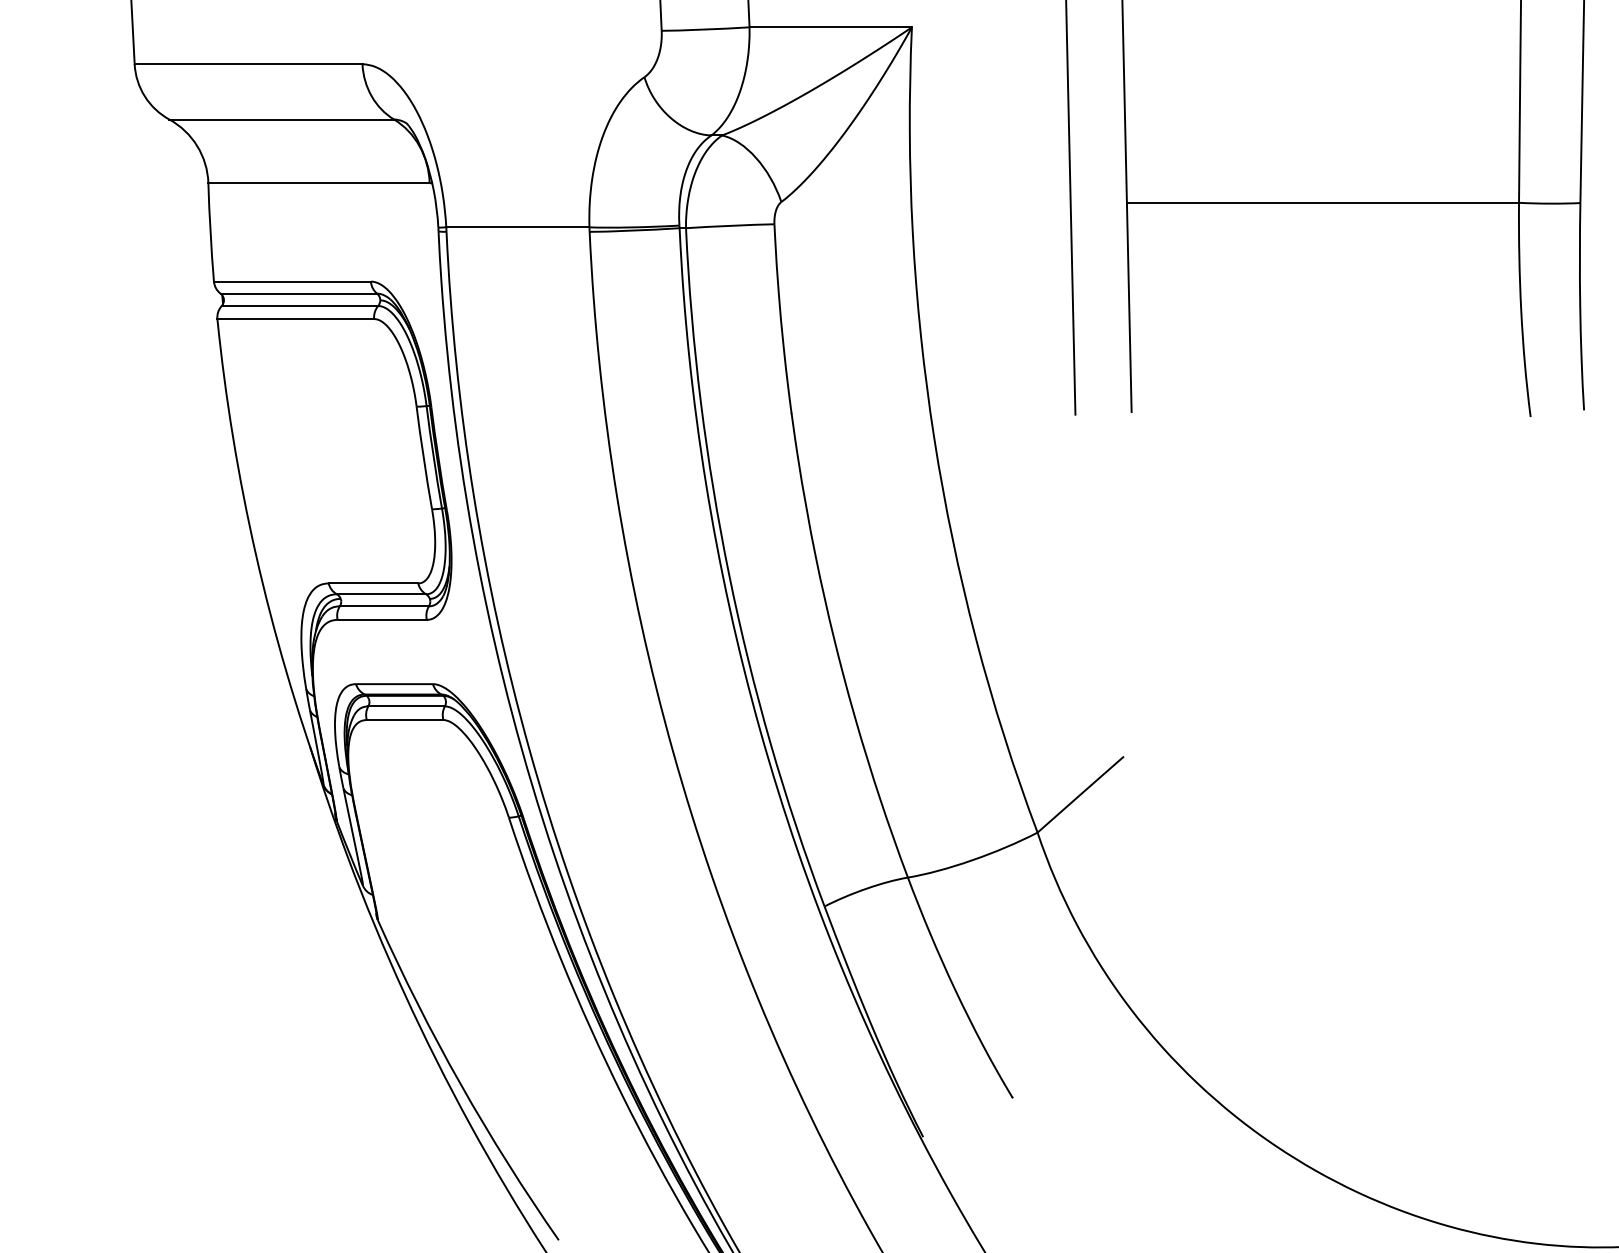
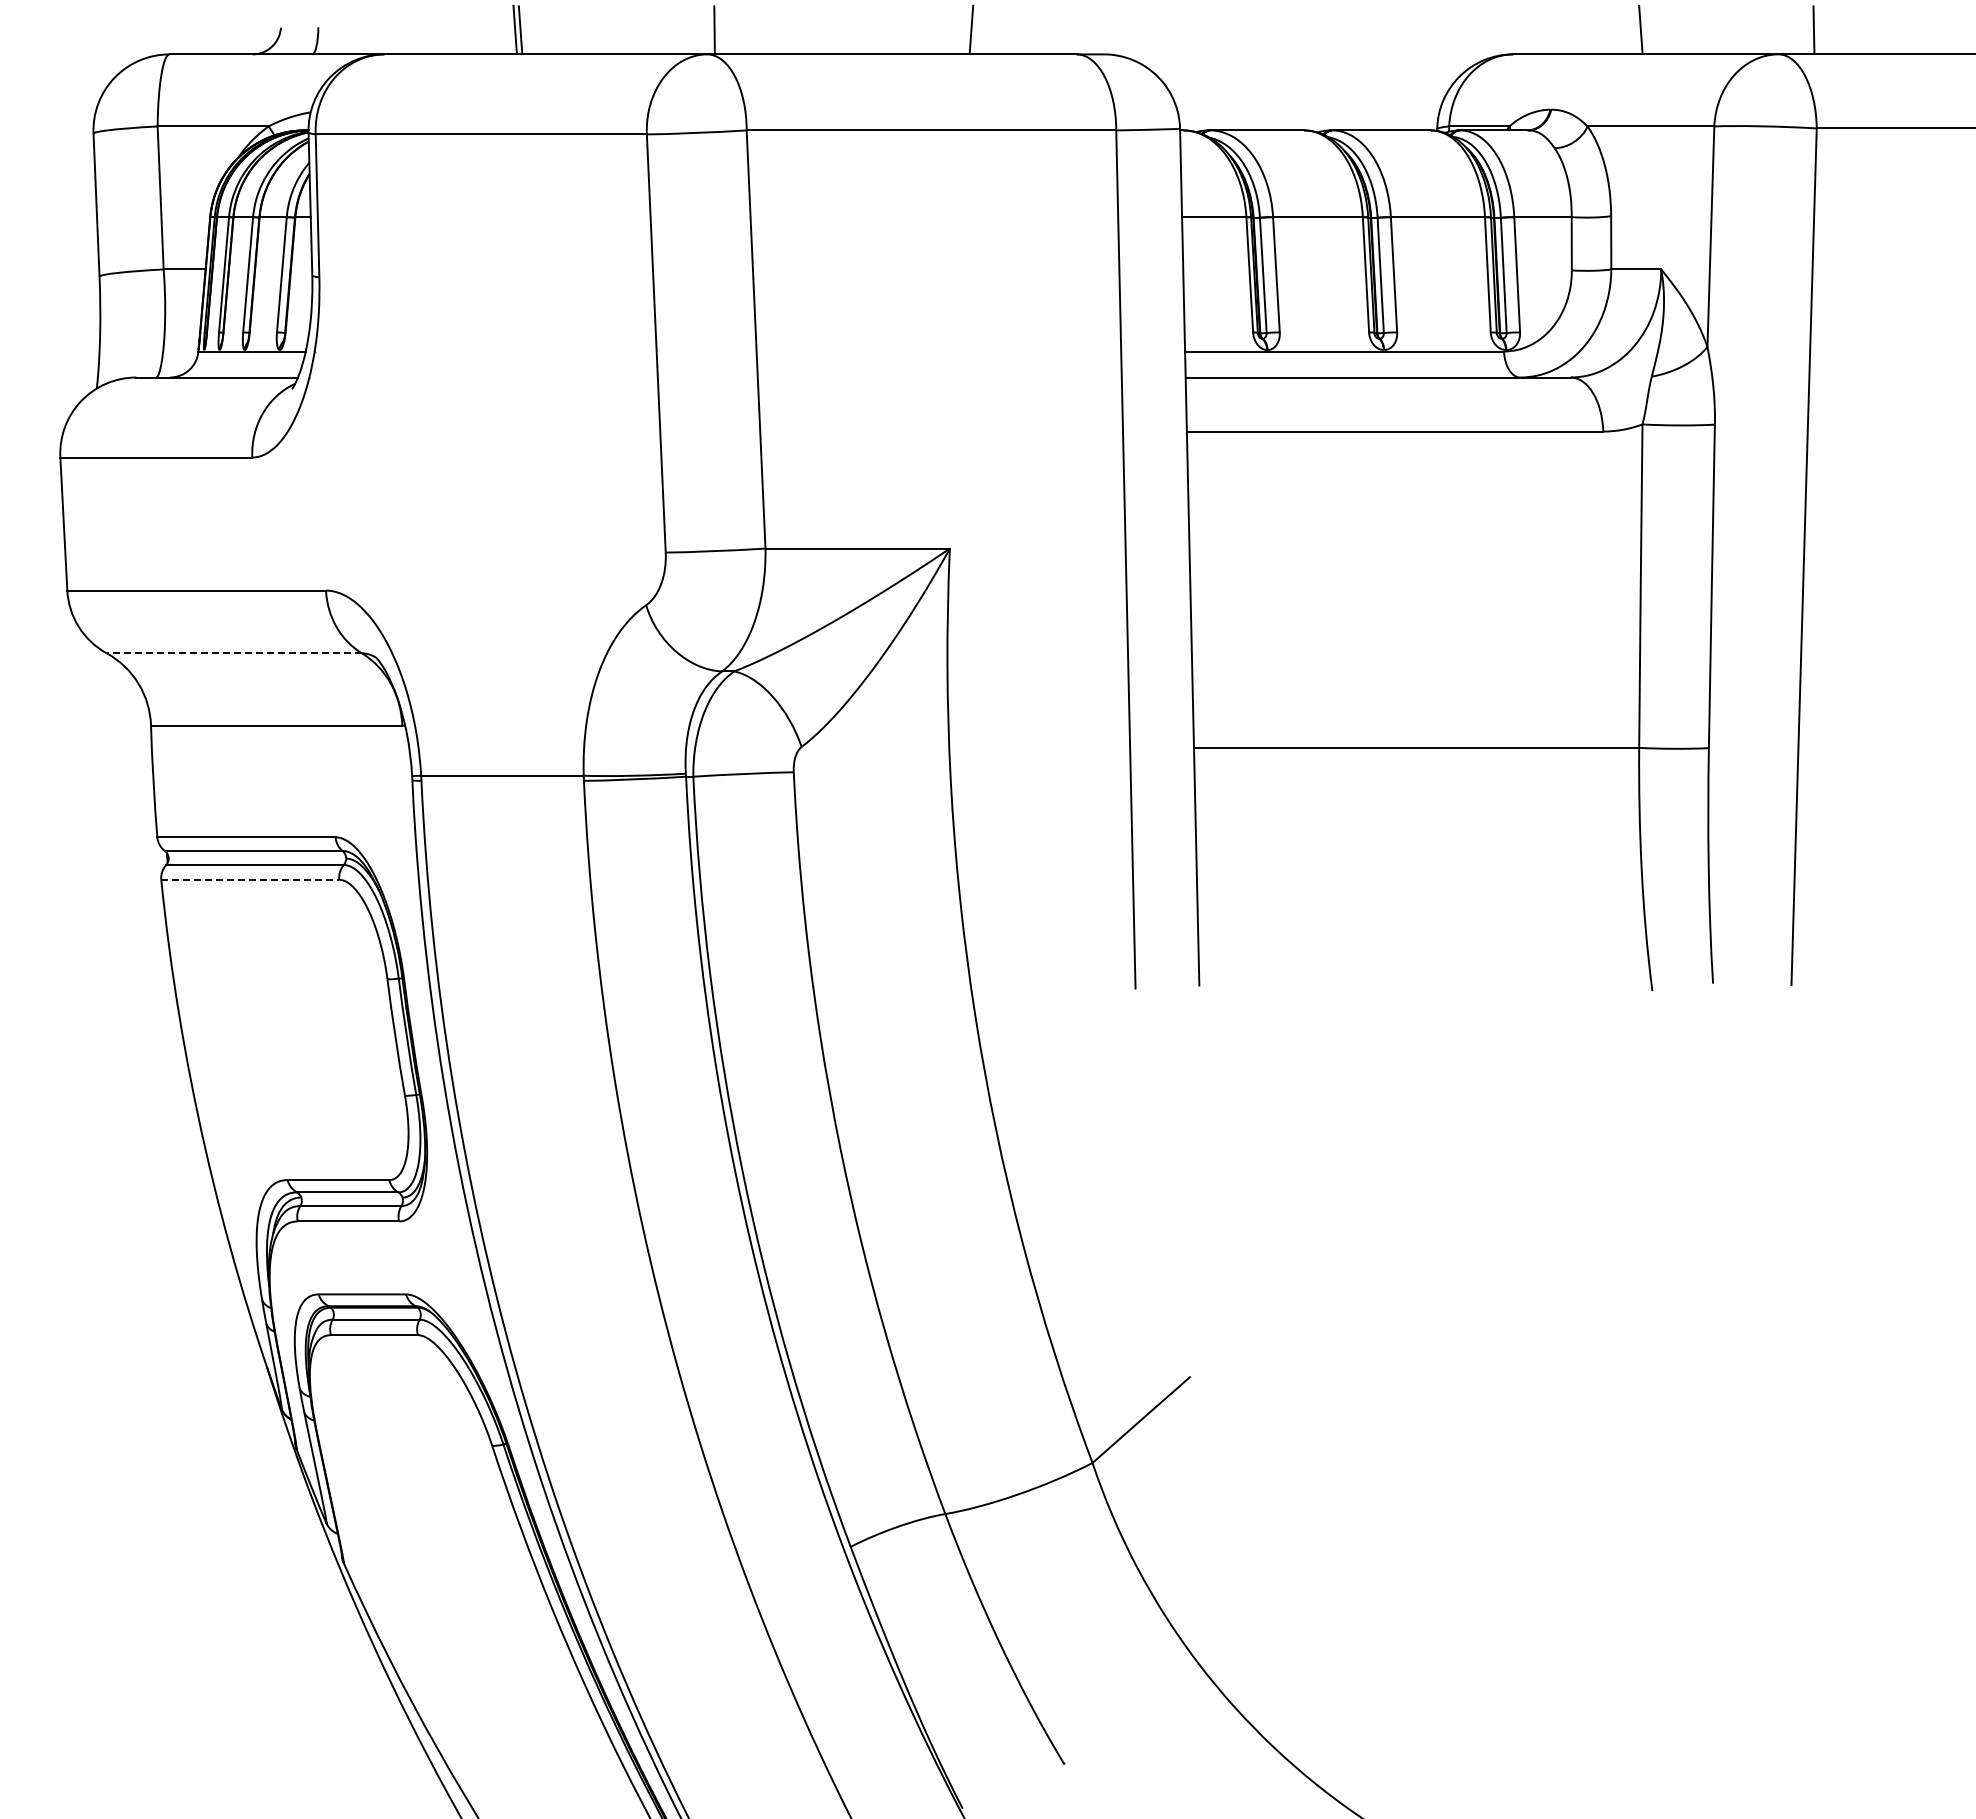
line: (281, 119) -> (234, 653), solid -> dashed
line: (295, 318) -> (250, 879), solid -> dashed

